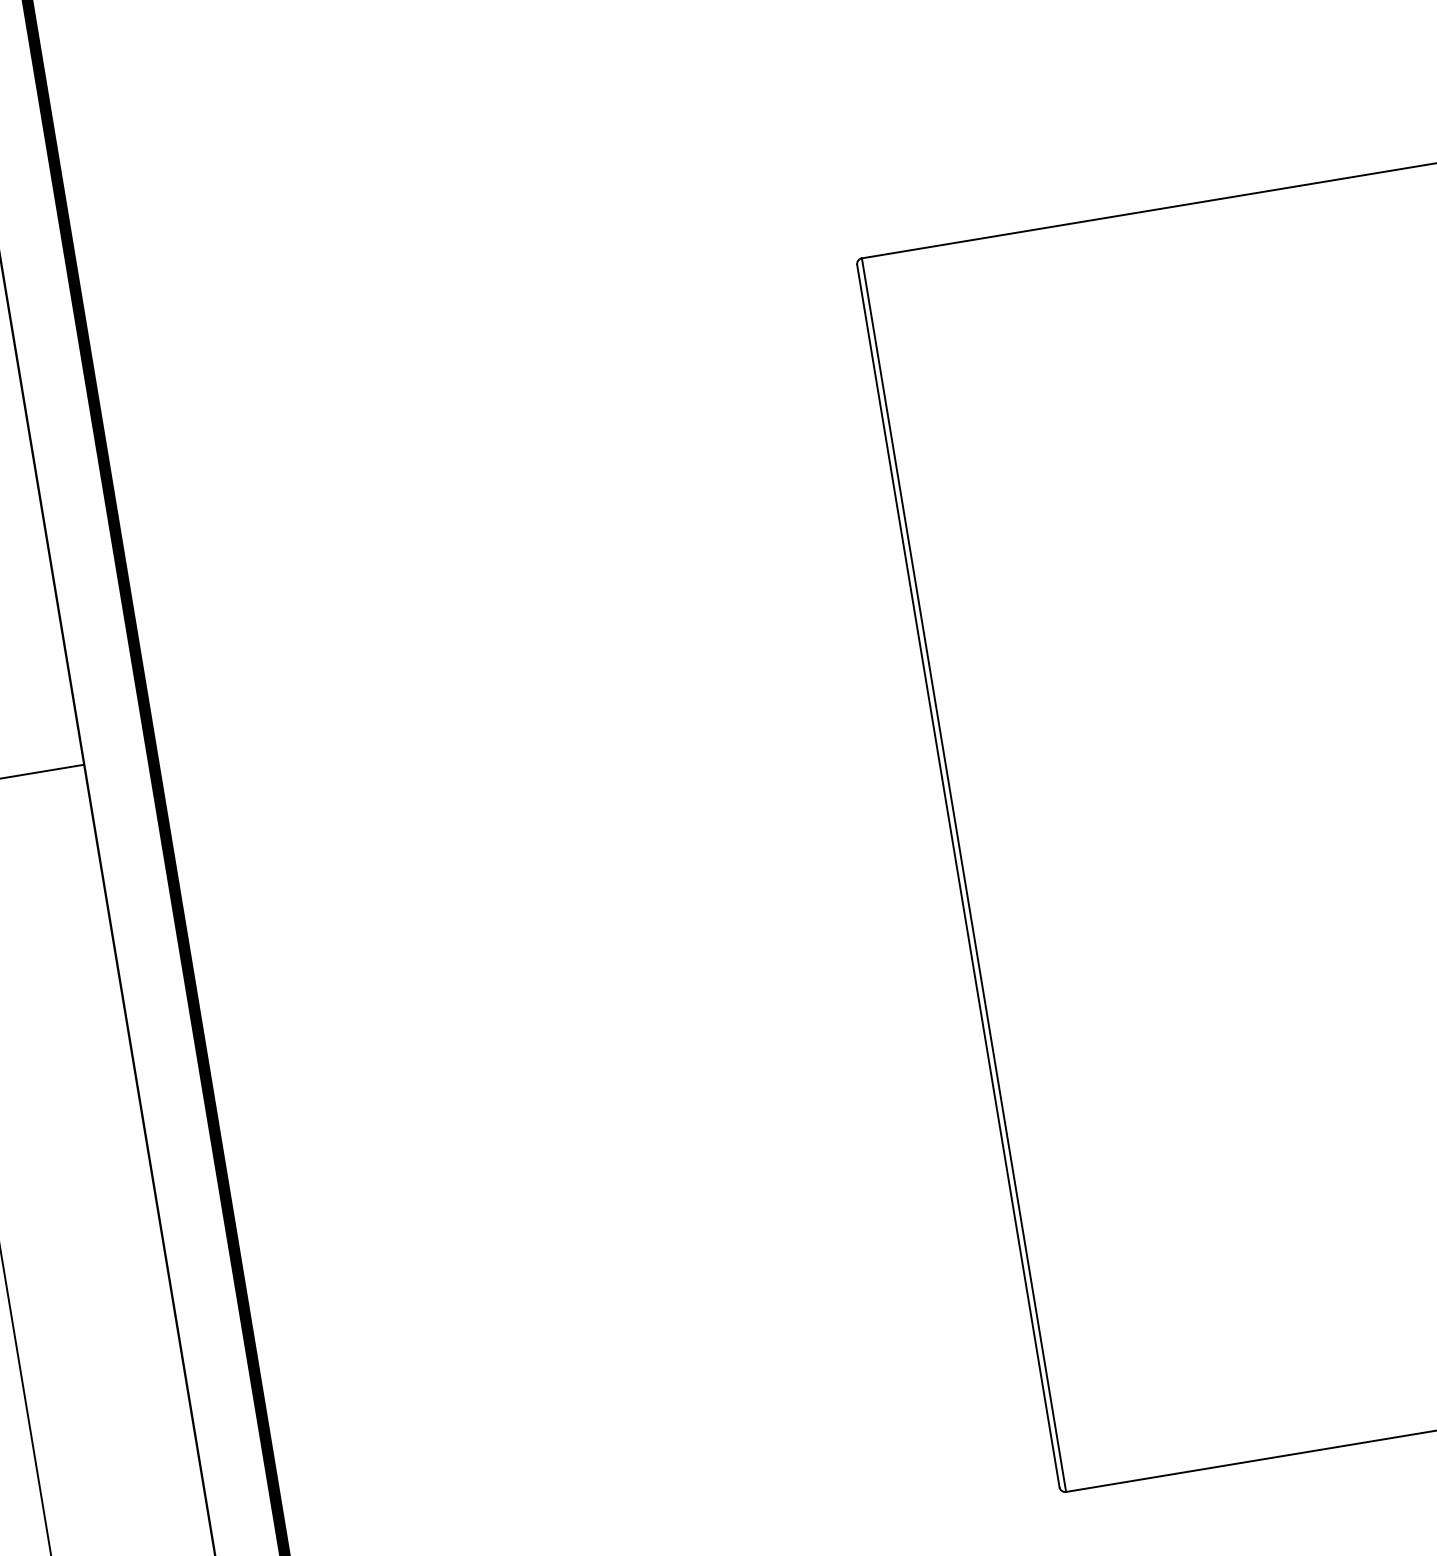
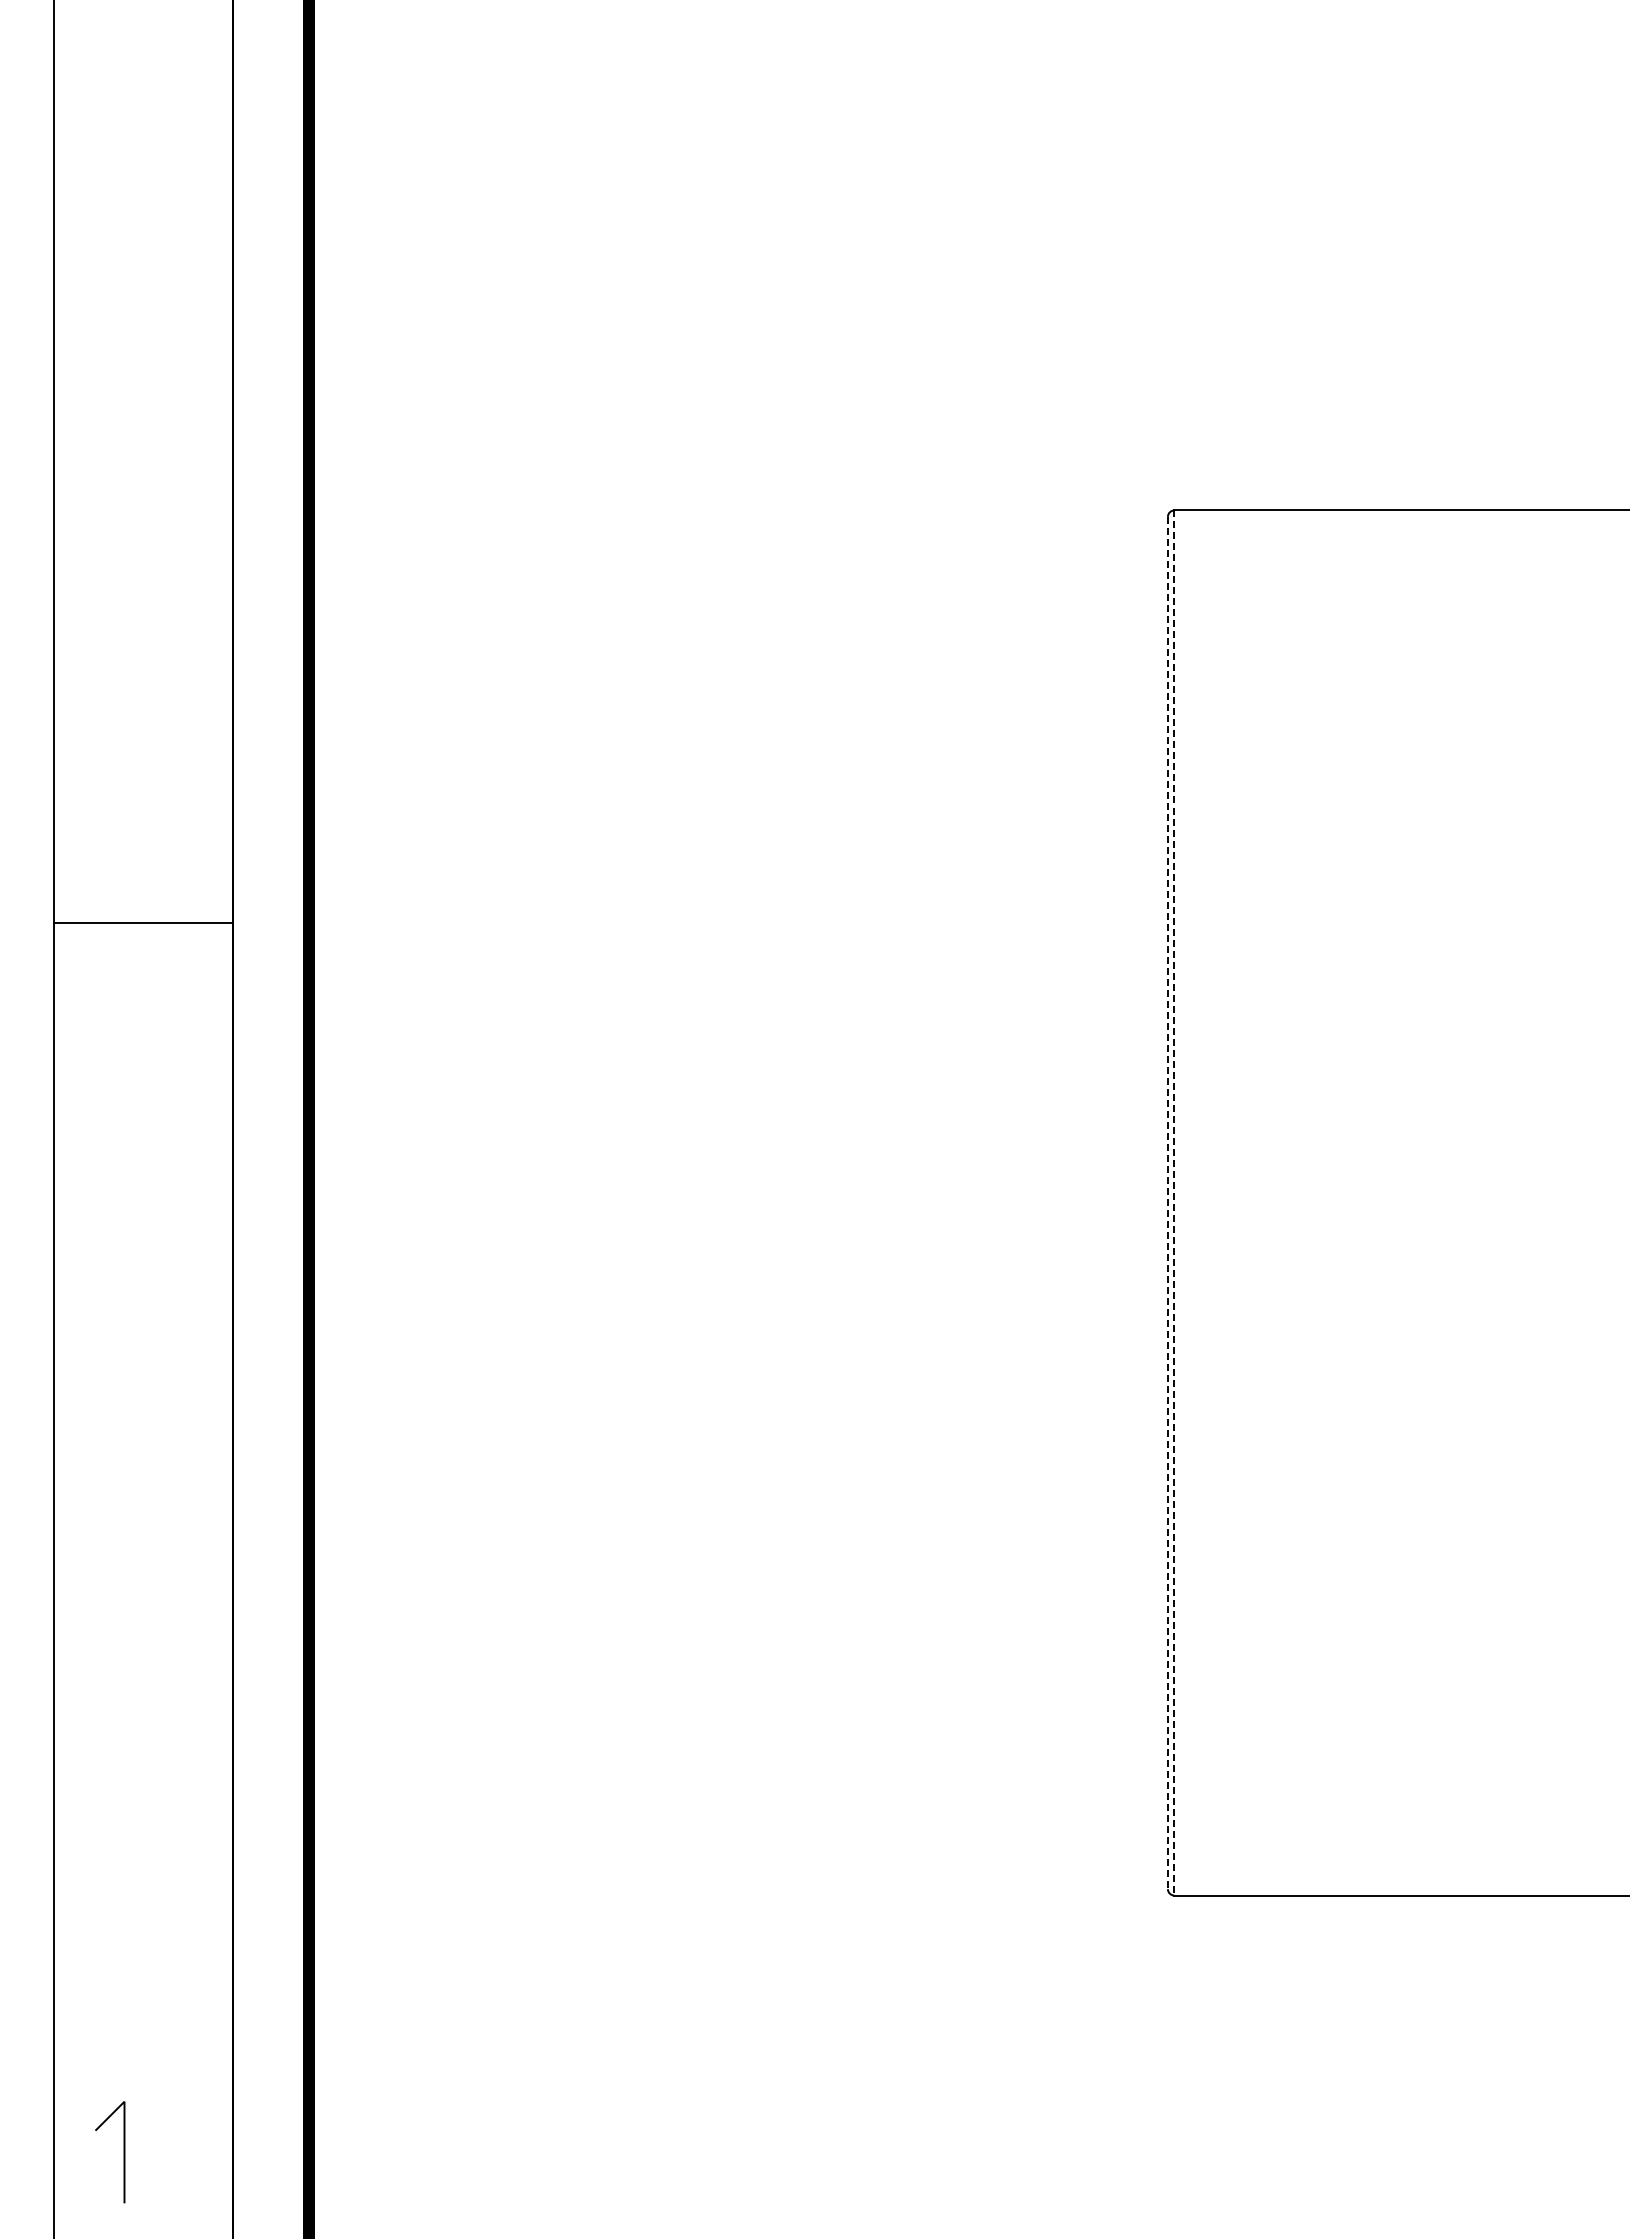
line: (964, 875) -> (1174, 1203), solid -> dashed
line: (958, 876) -> (1167, 1203), solid -> dashed

